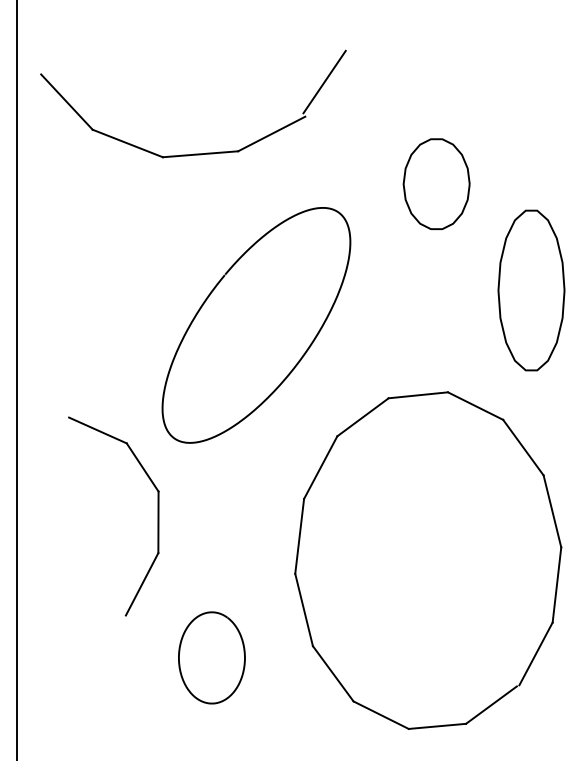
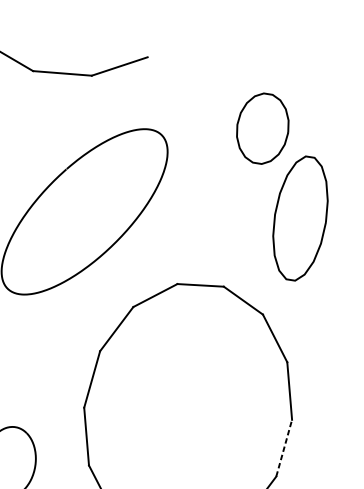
line: (324, 81) -> (166, 32), removed
part: (436, 183) -> (262, 128), moved
line: (556, 585) -> (283, 448), solid -> dashed

